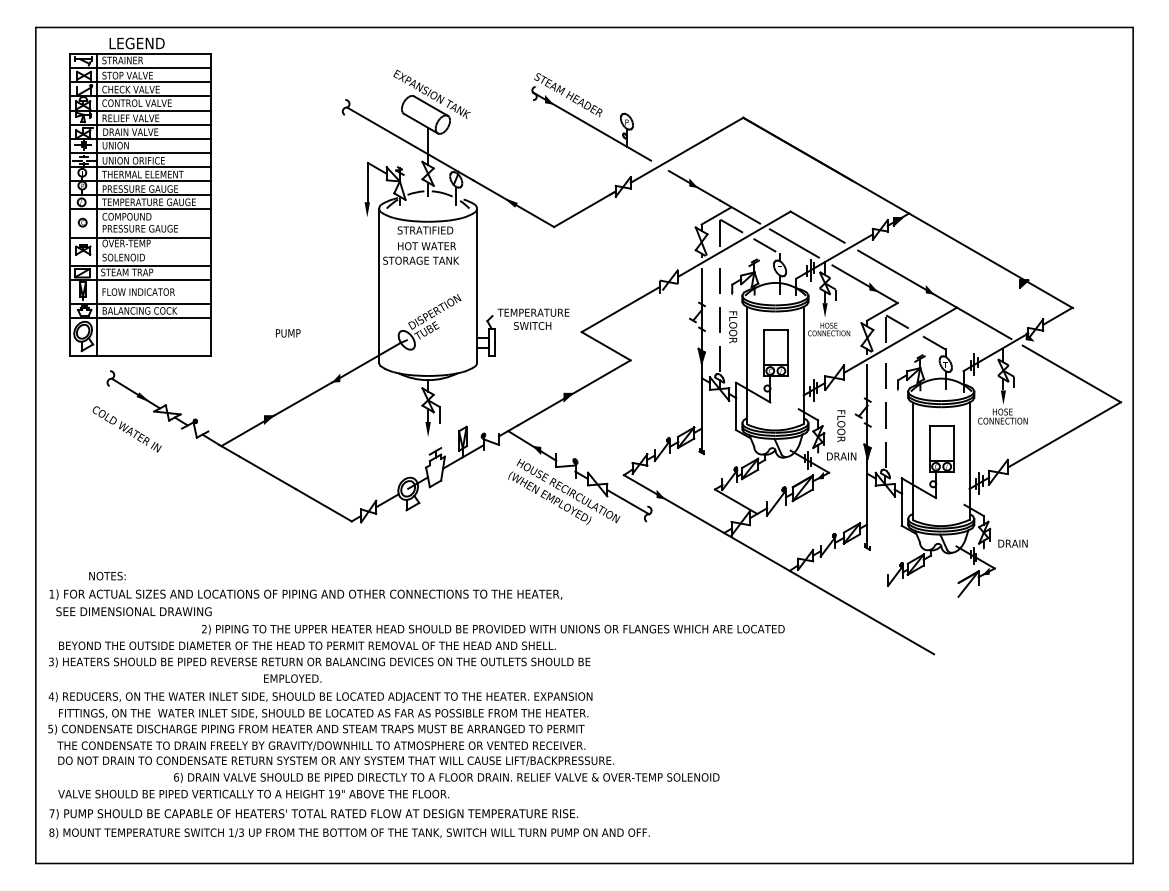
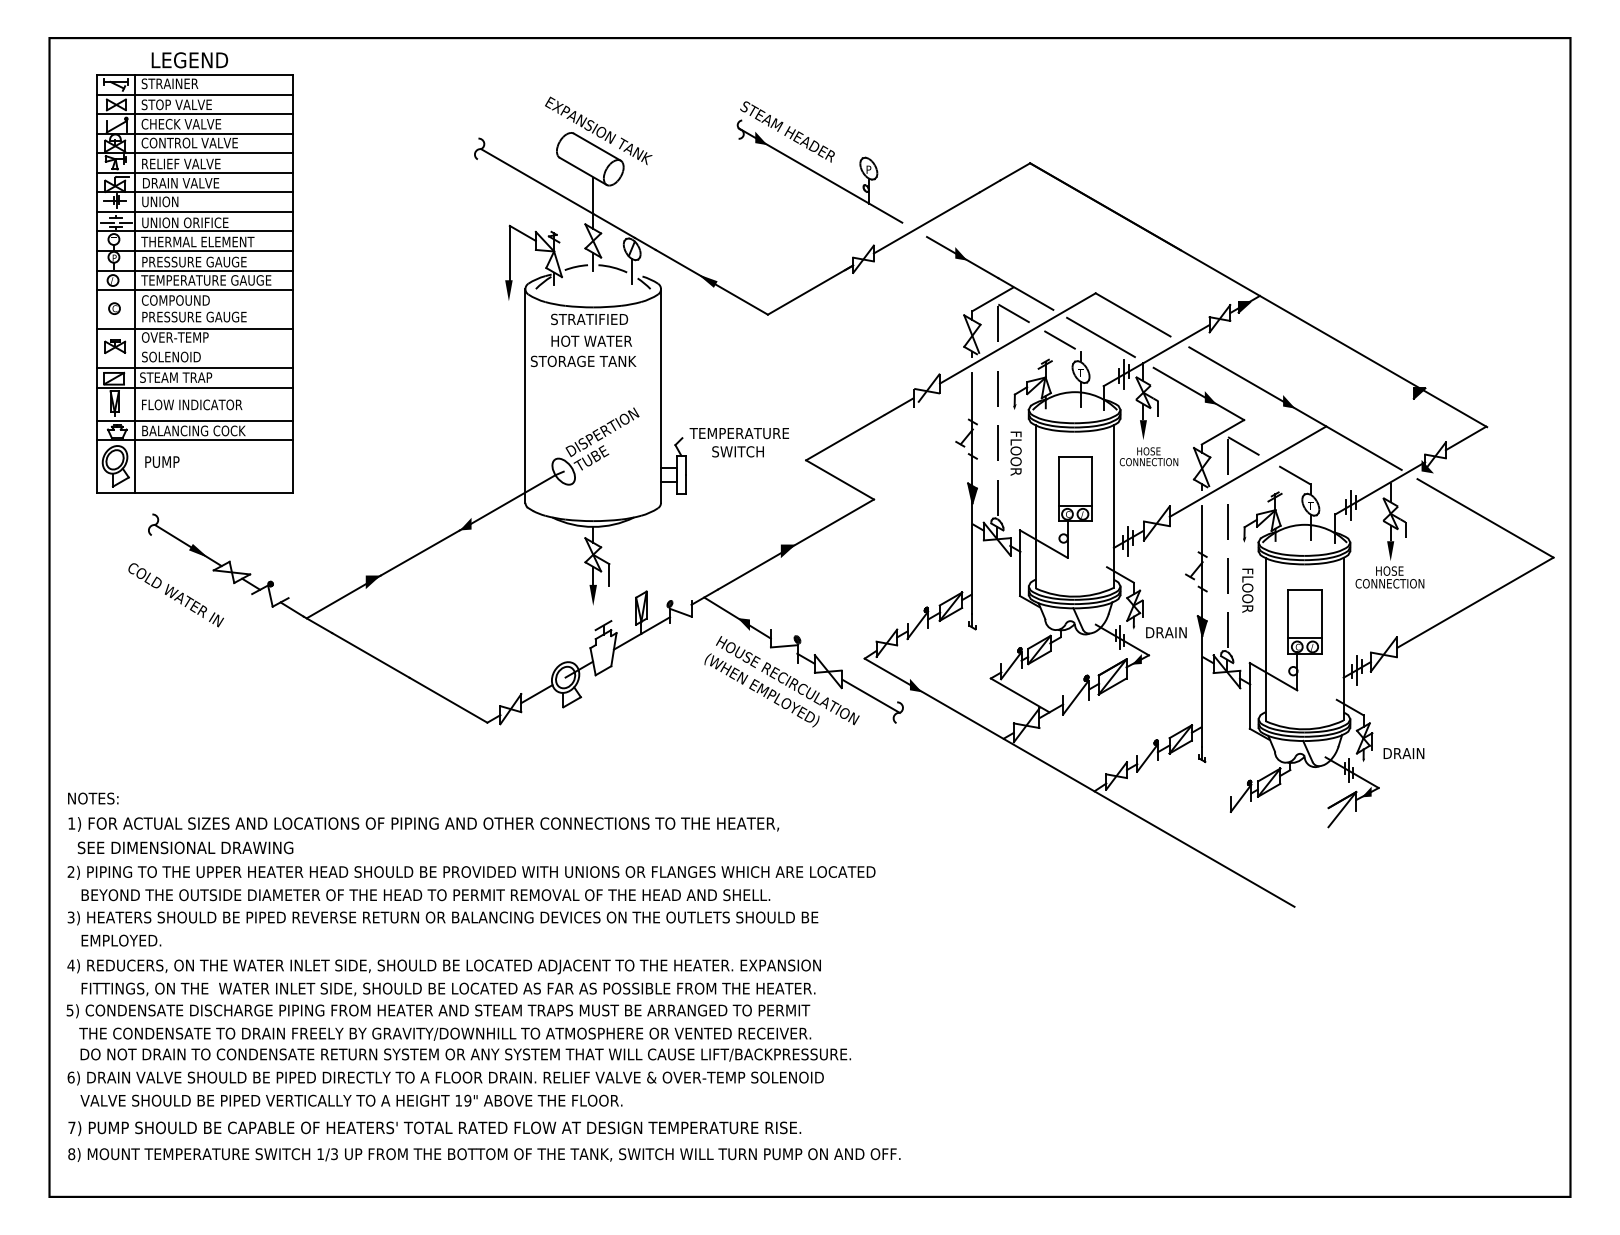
text: (288, 333) -> (162, 462), moved
text: (841, 426) -> (1248, 591), moved
text: (107, 575) -> (93, 797), moved
text: (493, 629) -> (471, 872), moved
text: (292, 678) -> (121, 940), moved
text: (446, 777) -> (445, 1077), moved

